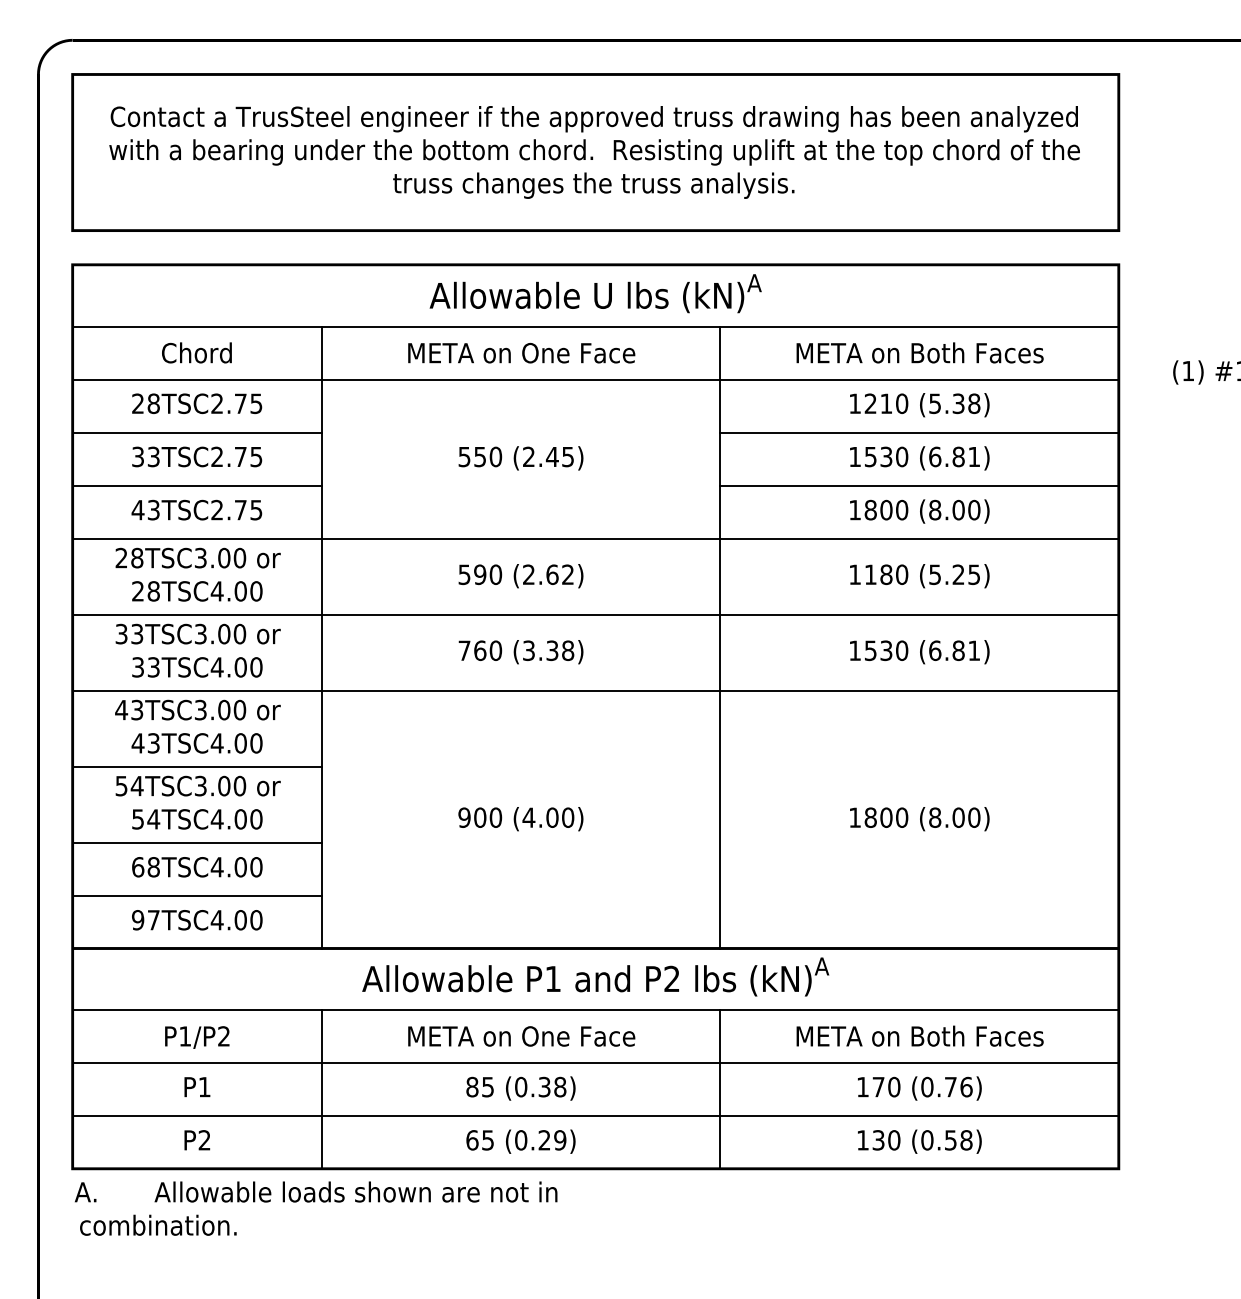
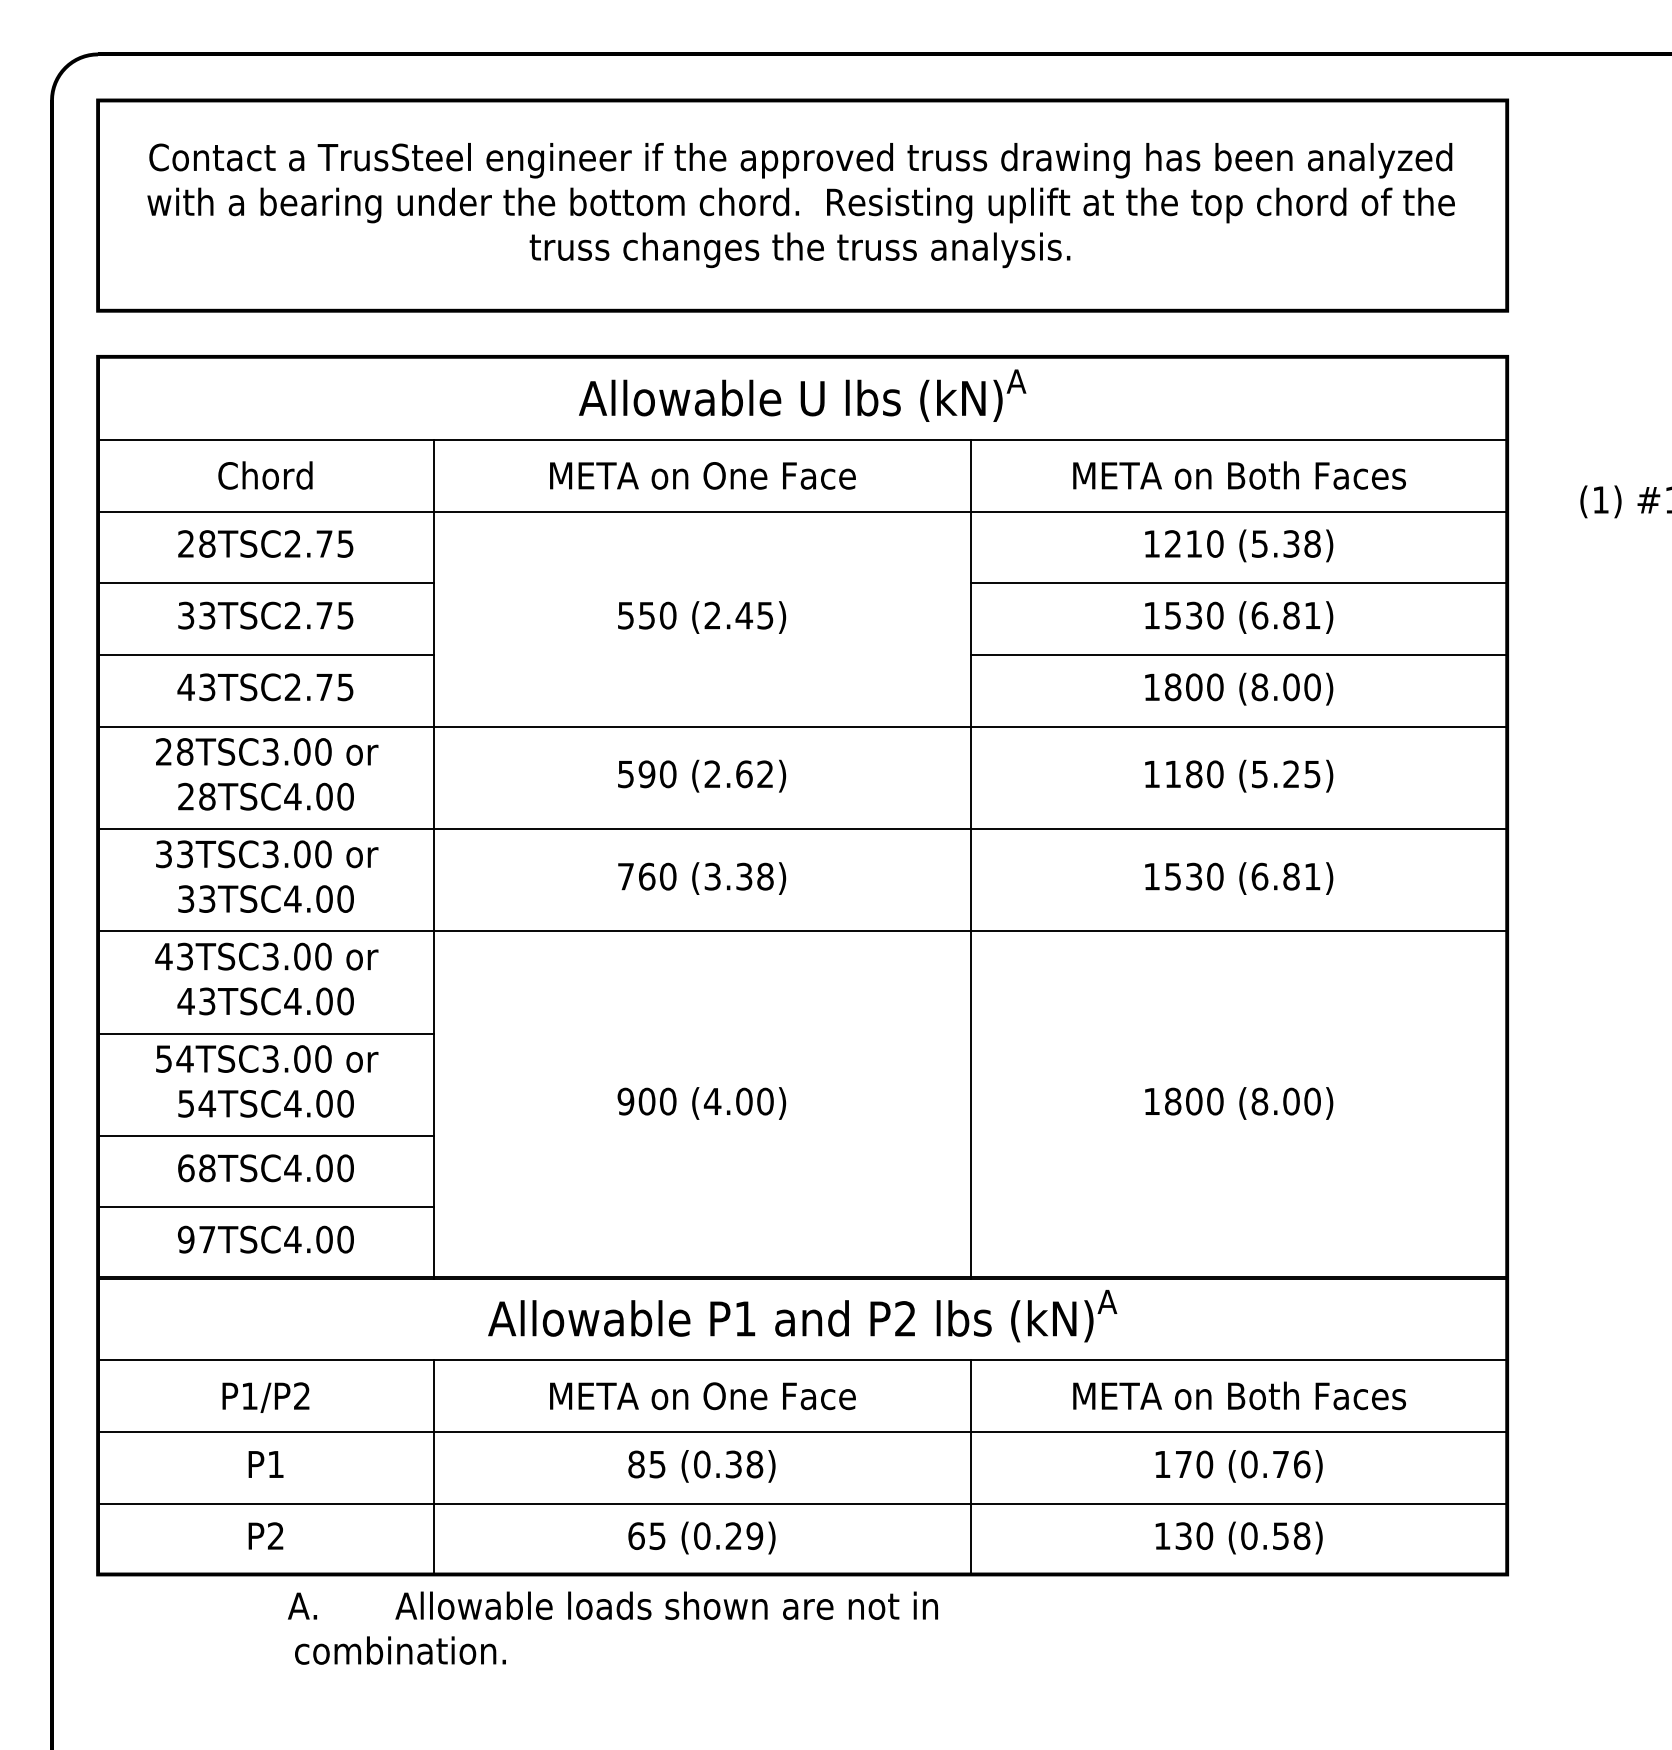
text: (315, 1208) -> (612, 1627), moved

